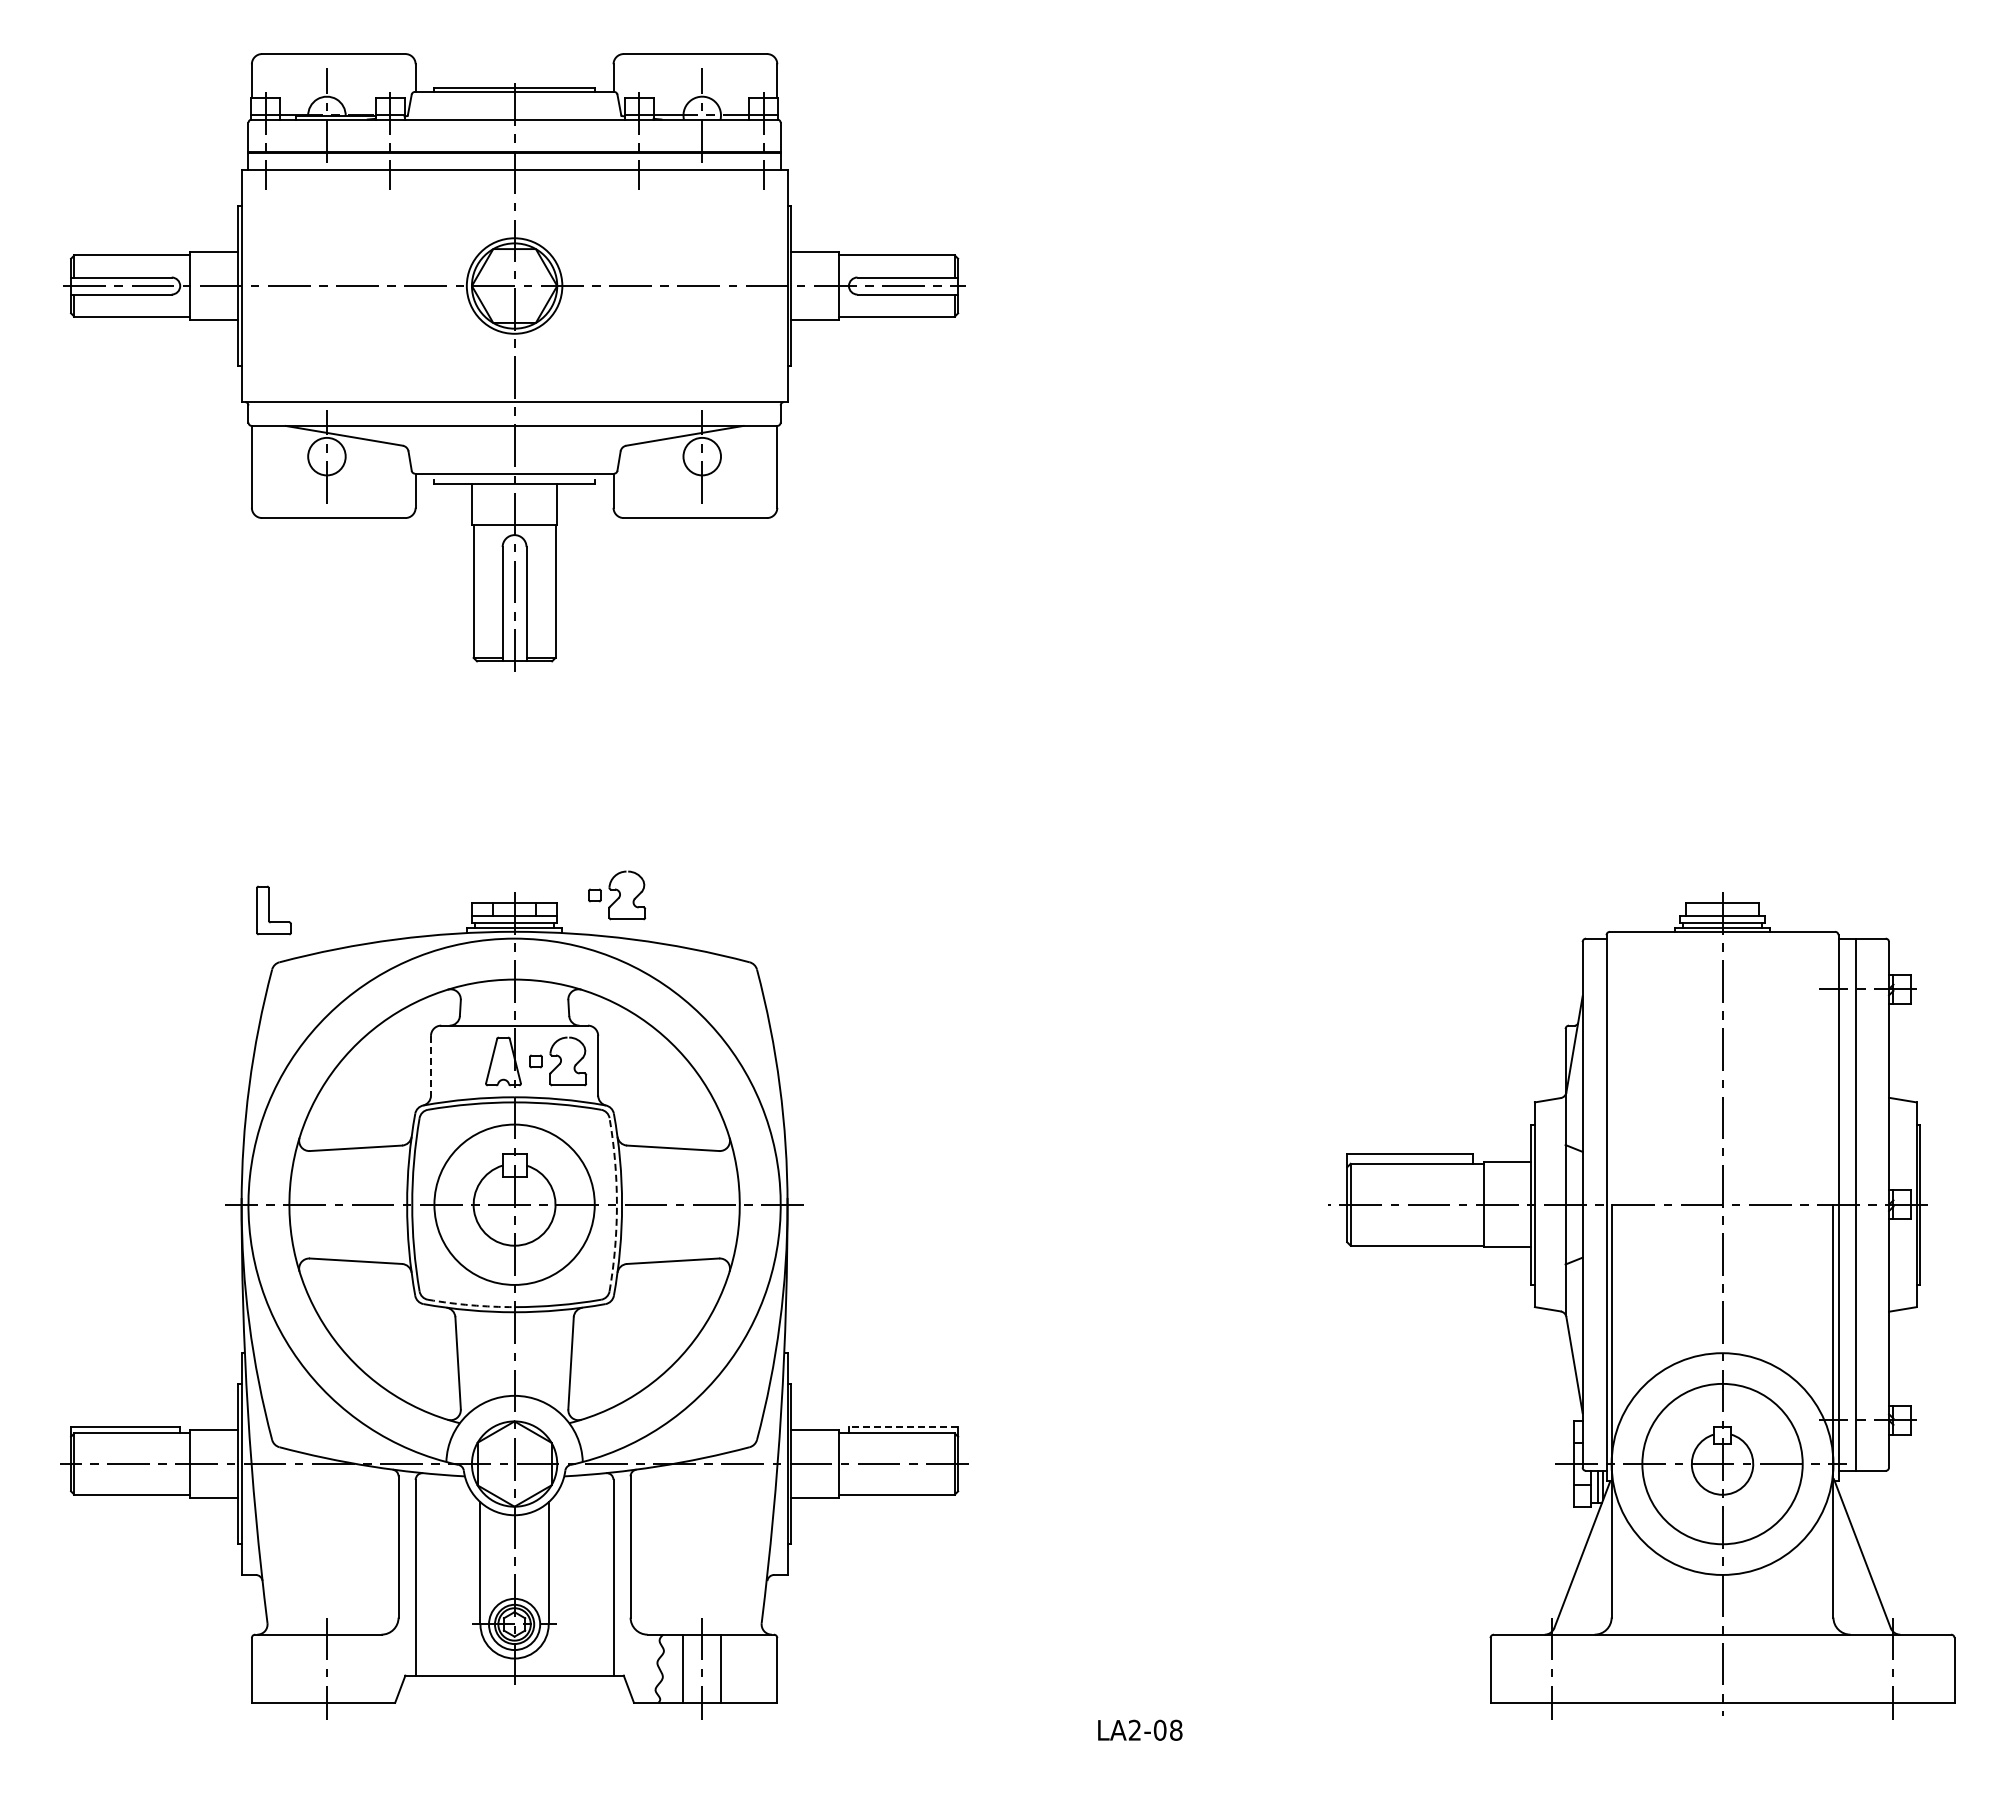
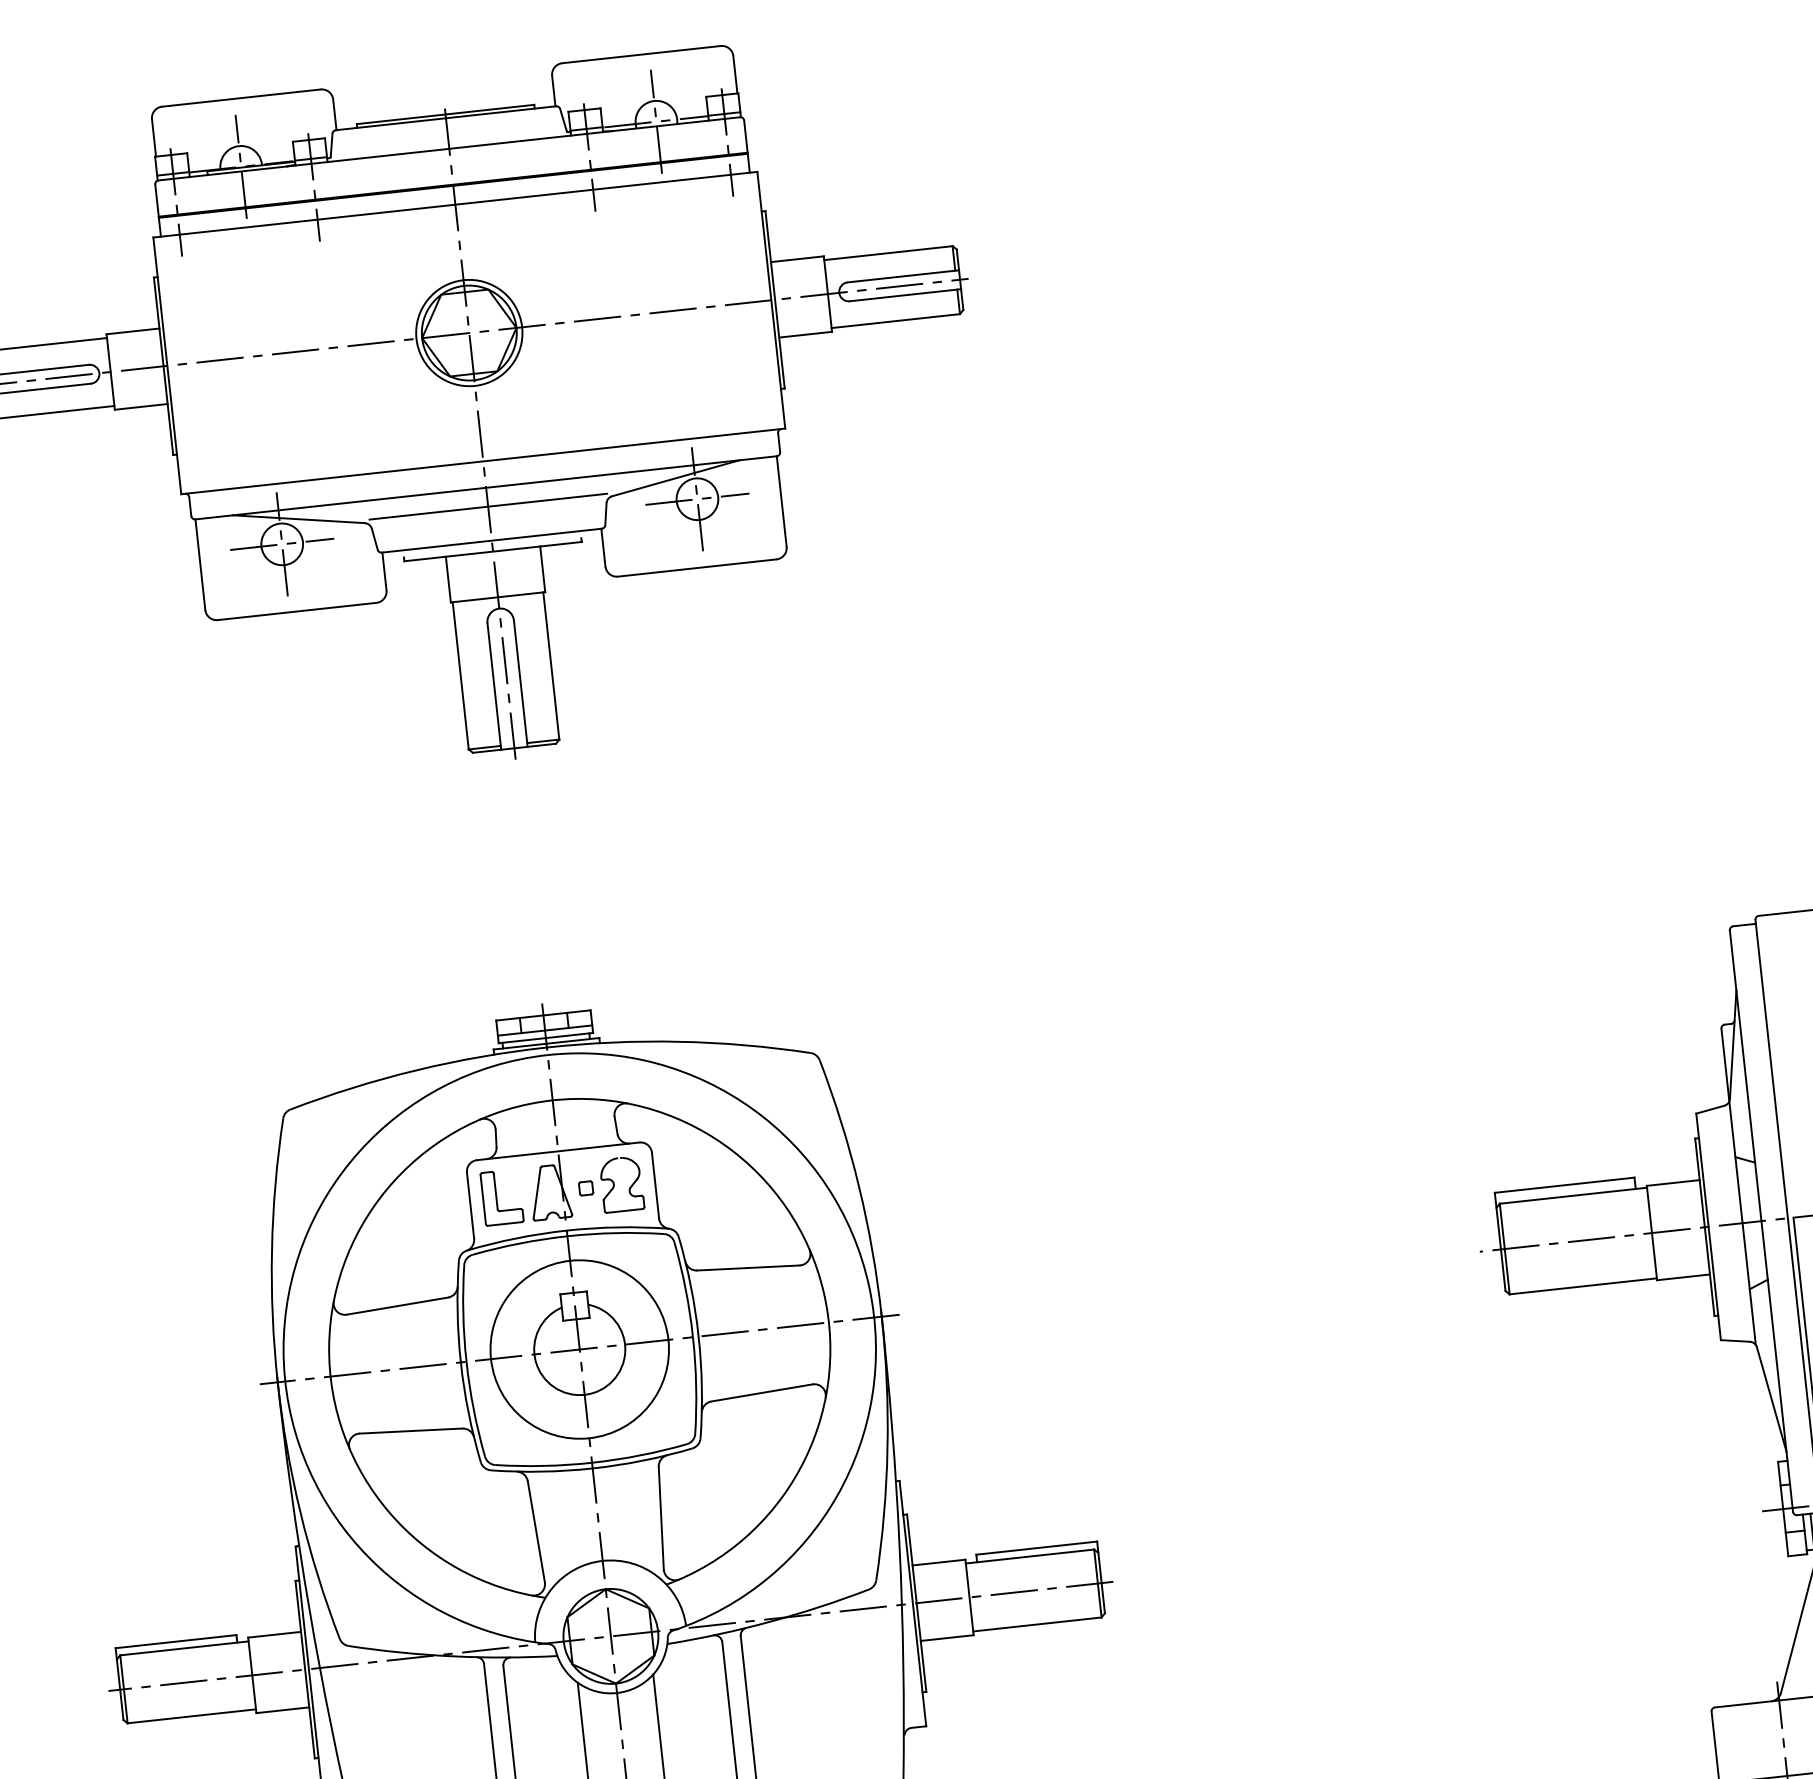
line: (514, 443) -> (488, 507), added
line: (326, 456) -> (281, 544), added
line: (702, 456) -> (697, 499), added
part: (617, 895) -> (656, 994), removed
part: (273, 910) -> (501, 1197), moved
line: (431, 1065) -> (471, 1205), dashed -> solid
arc: (616, 1204) -> (692, 1336), dashed -> solid
arc: (471, 1305) -> (544, 1466), dashed -> solid
line: (903, 1426) -> (1036, 1548), dashed -> solid

